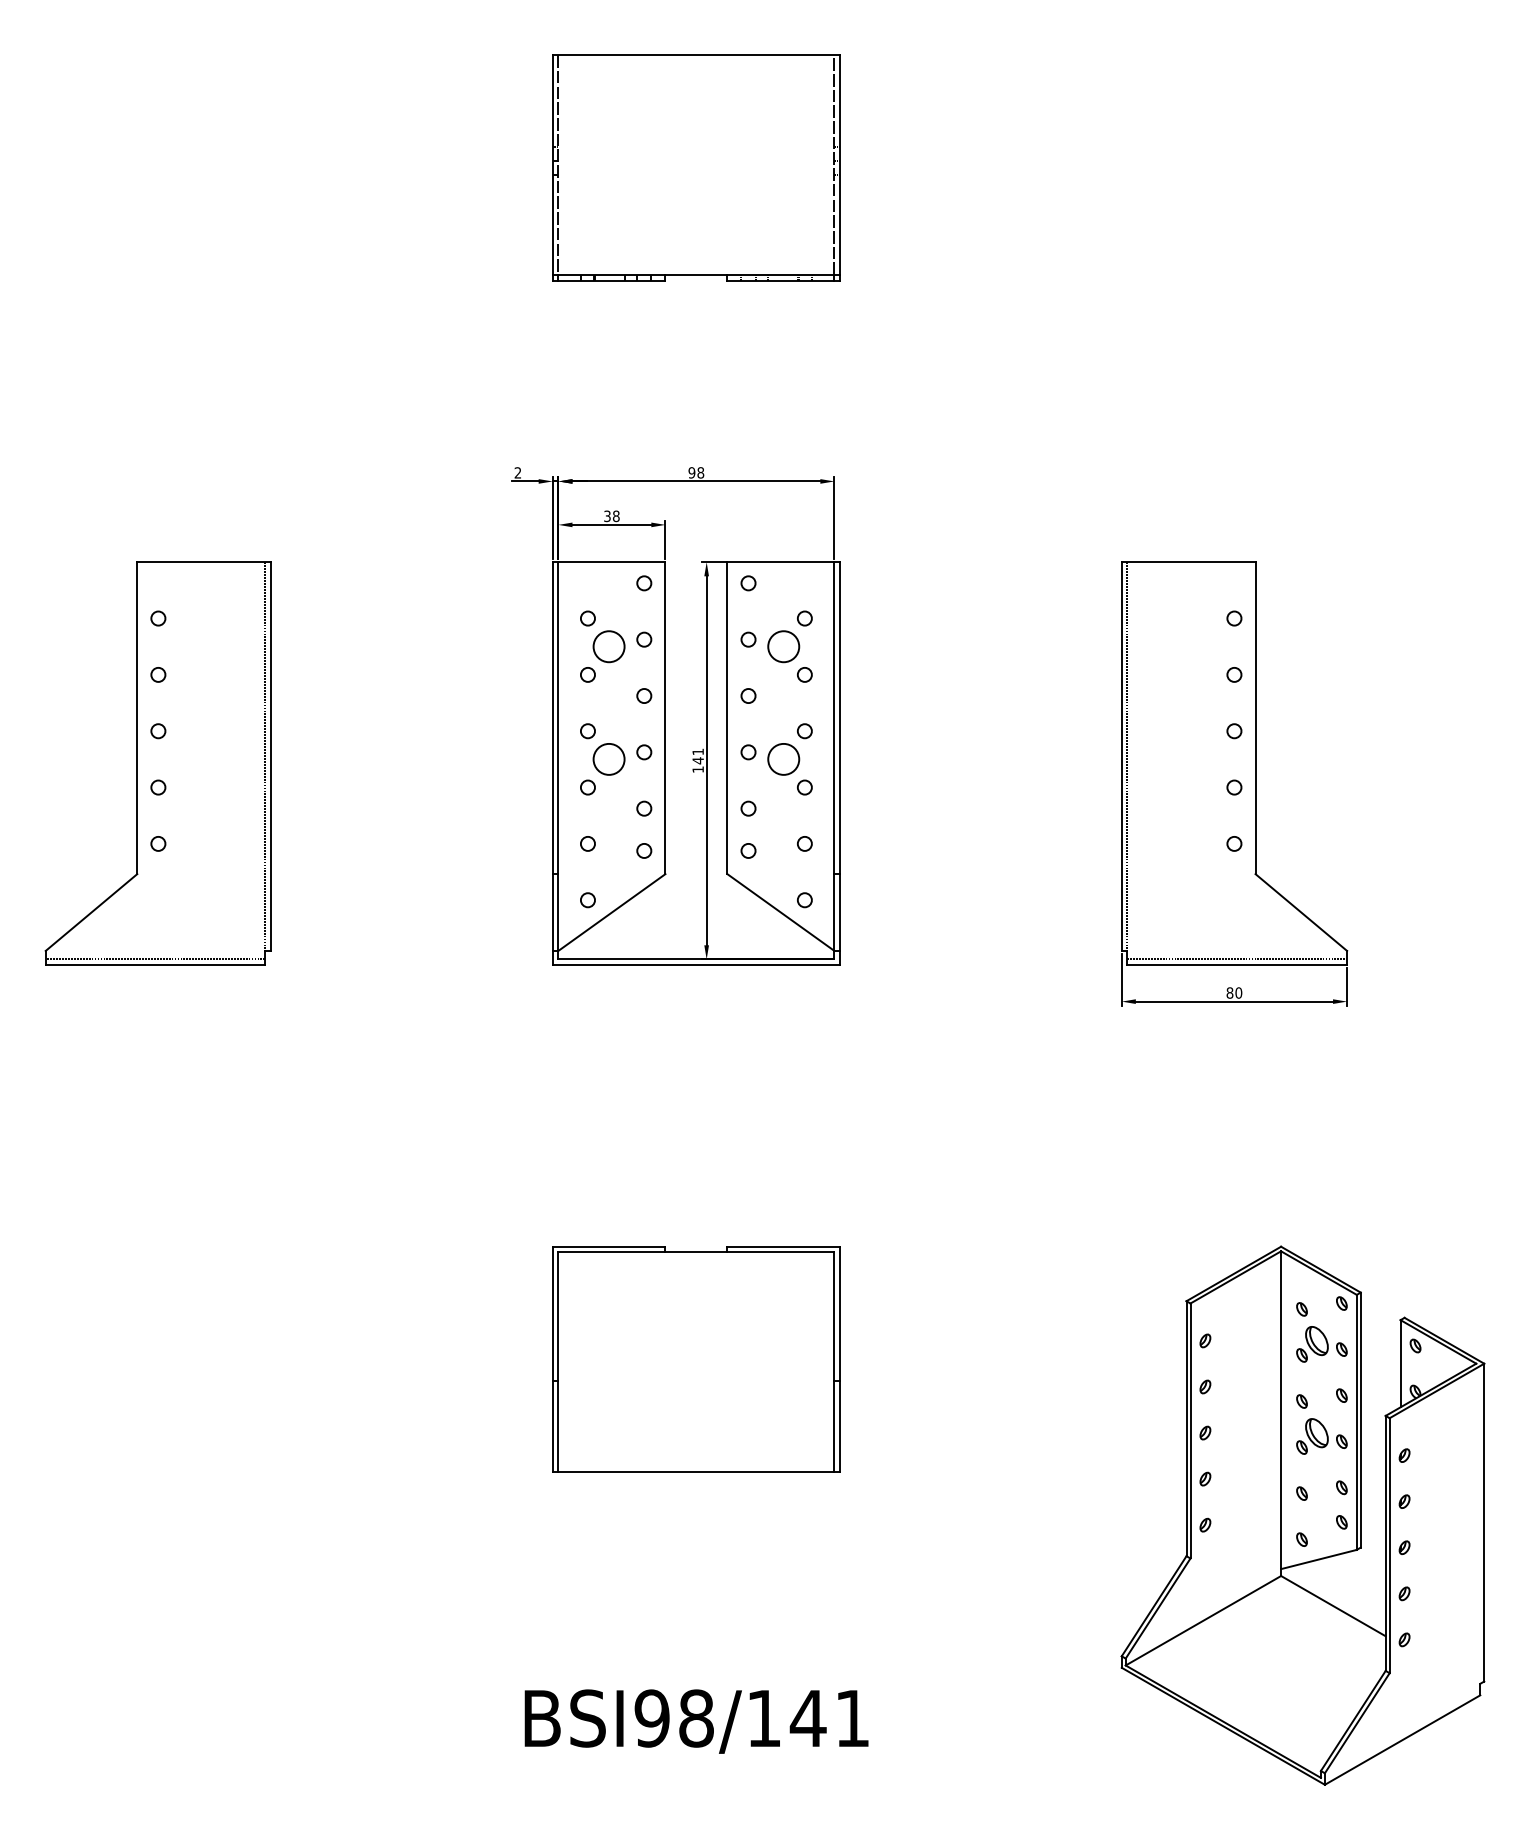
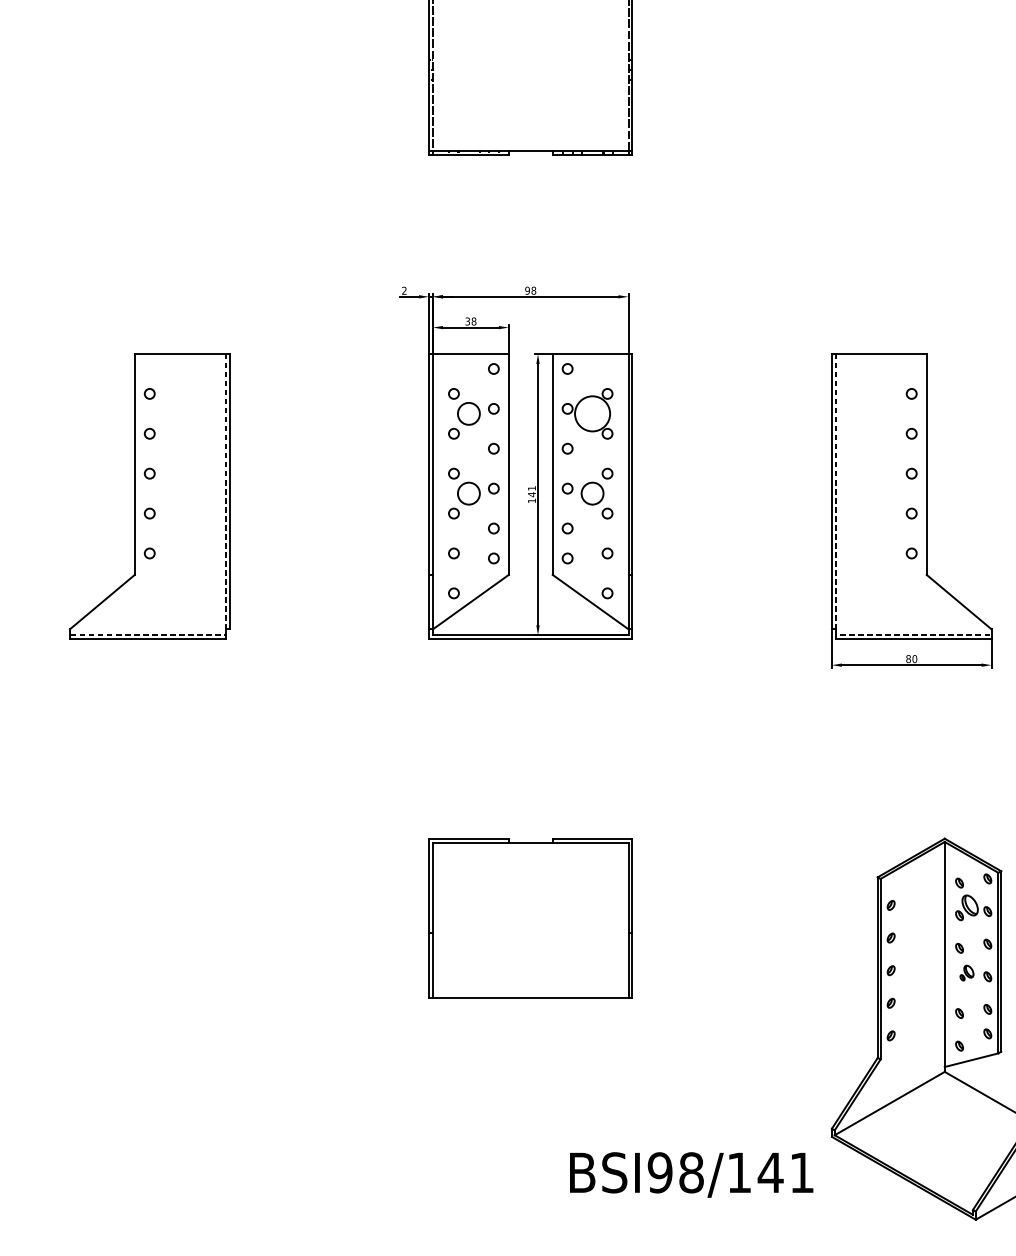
circle: (783, 646) -> (592, 413), size x1.6
part: (1312, 1436) -> (967, 973), size x0.6
text: (696, 1721) -> (691, 1174), moved

